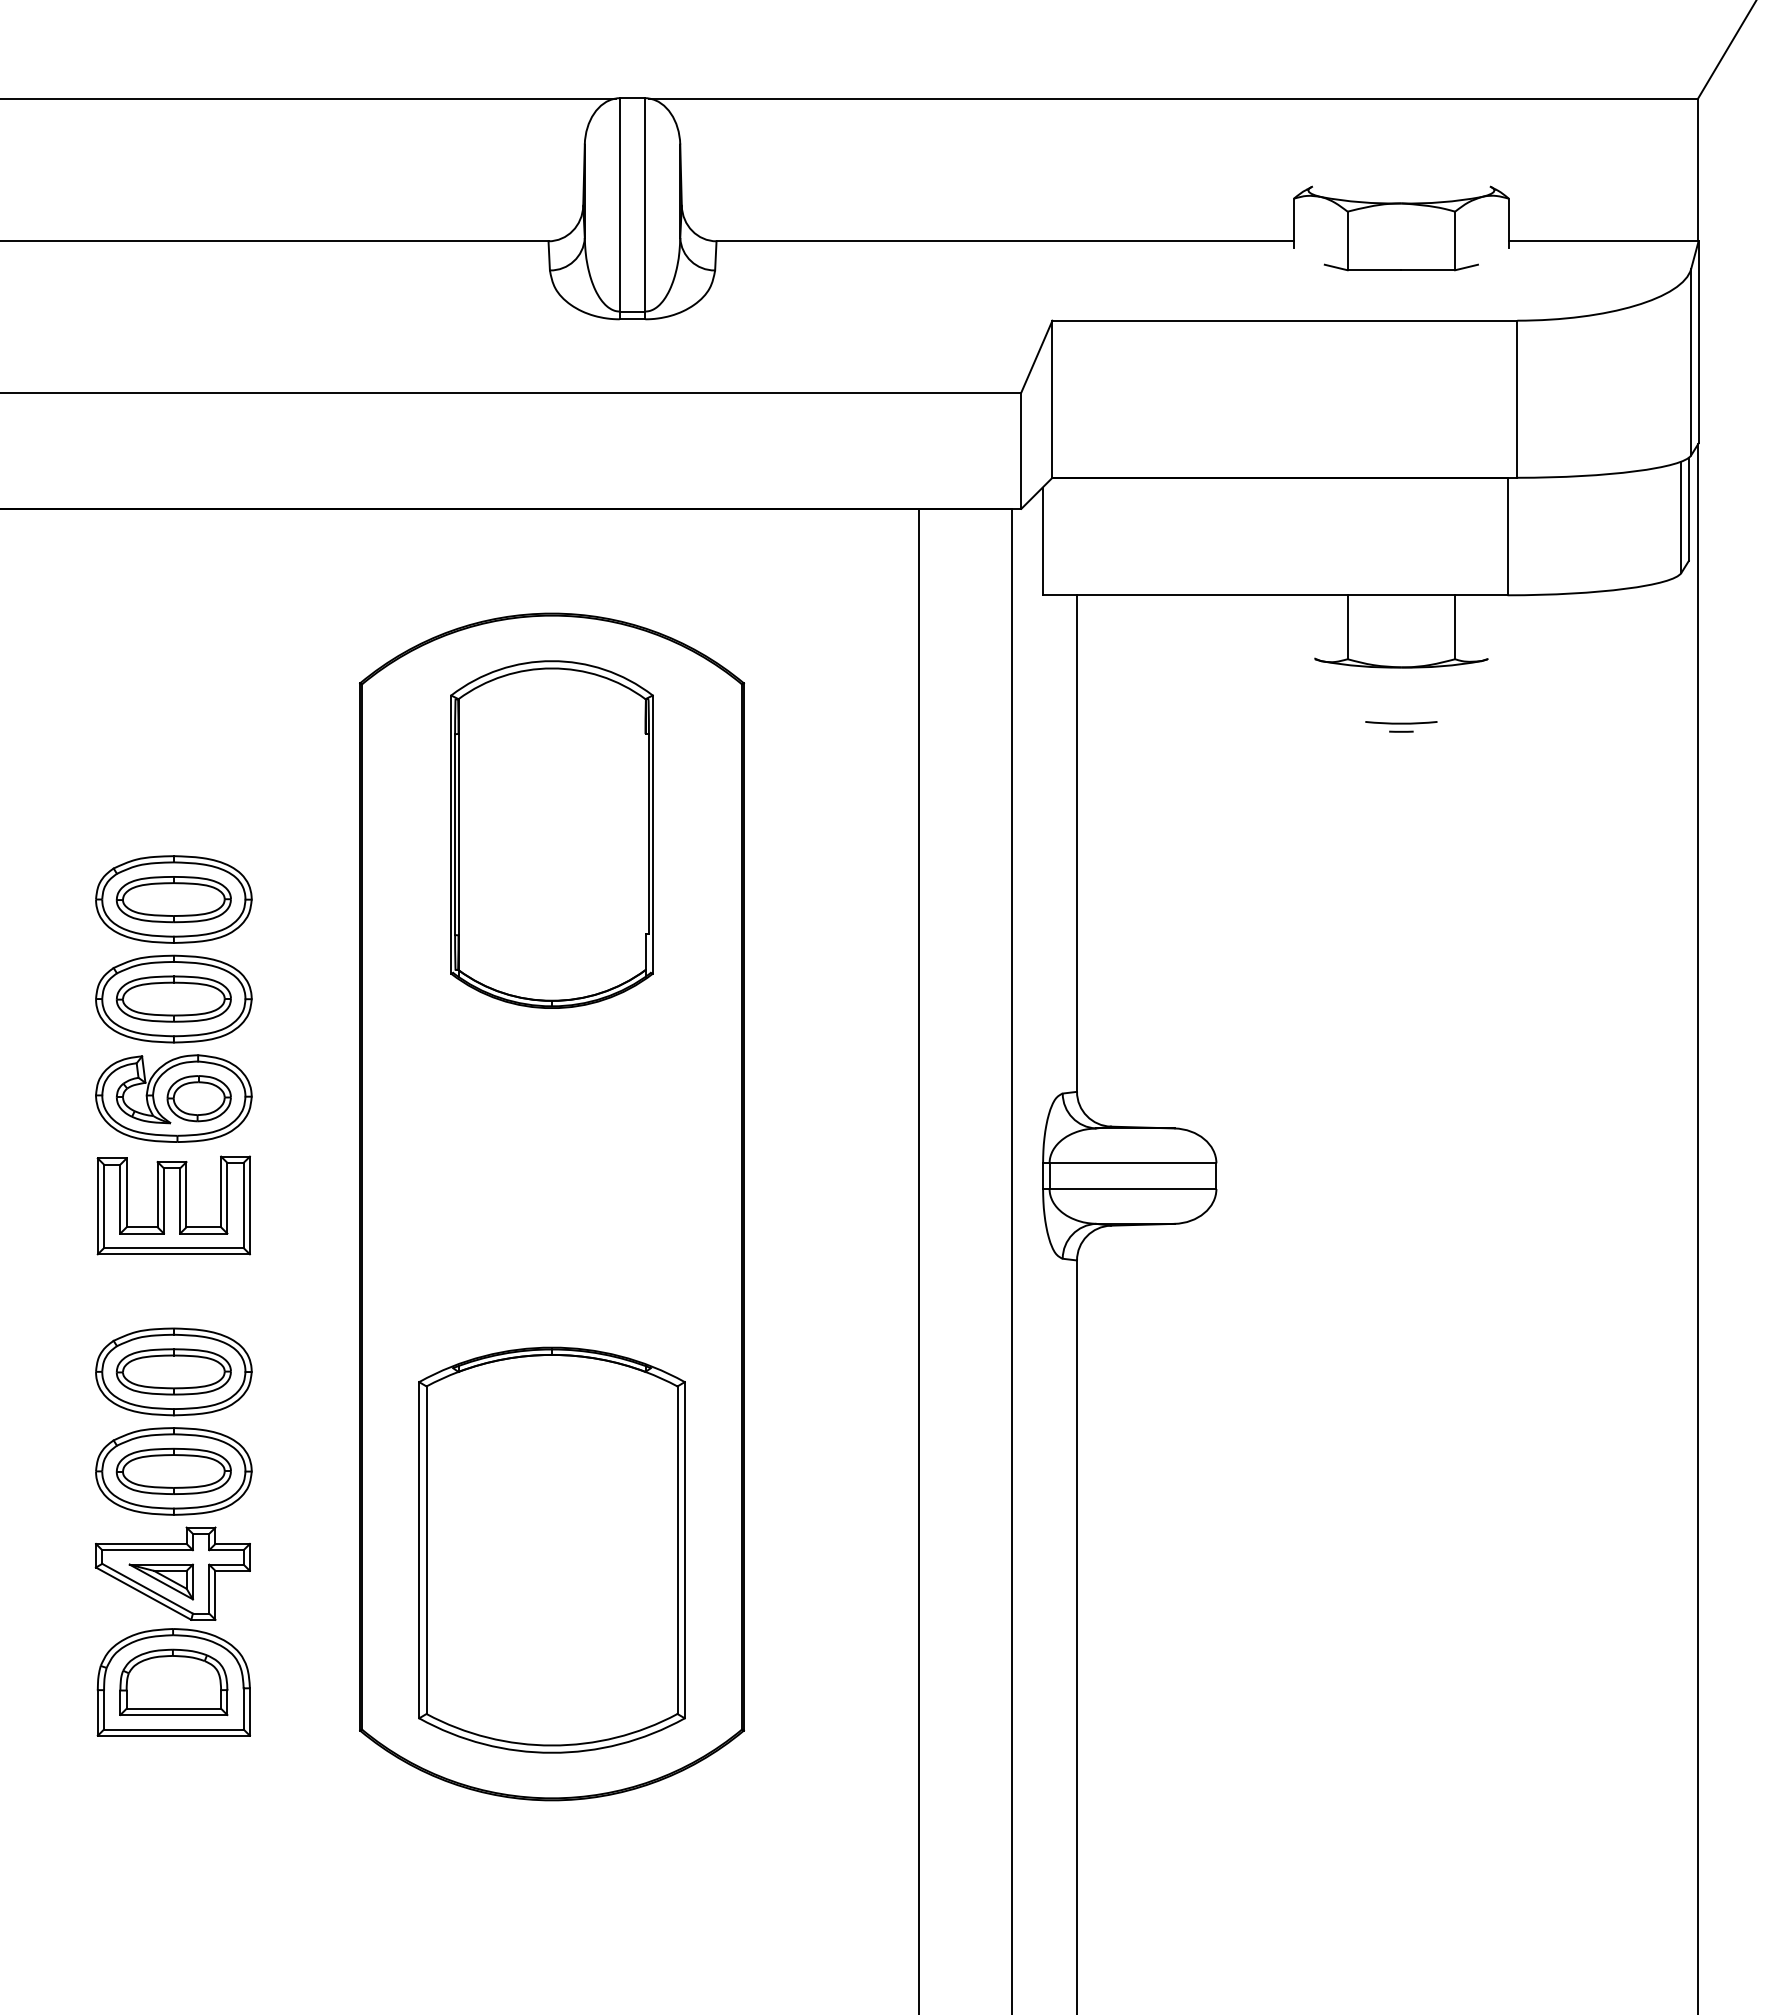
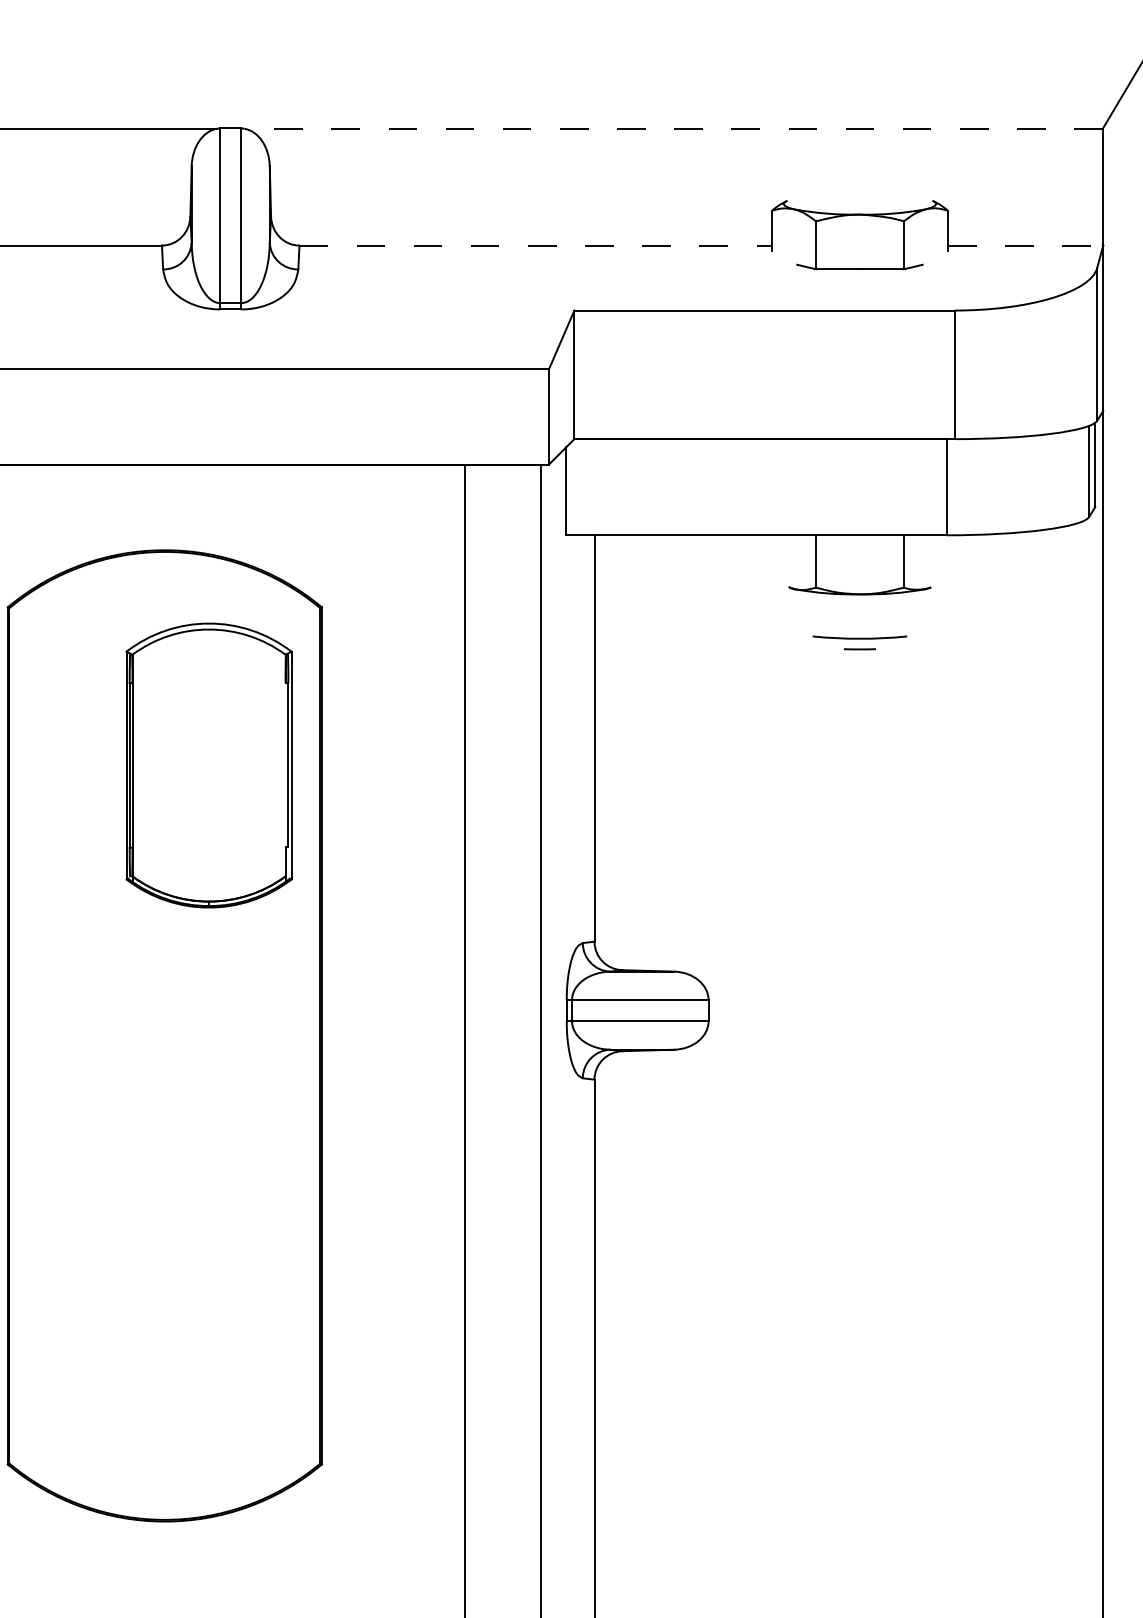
line: (1173, 98) -> (673, 128), solid -> dashed
line: (1005, 241) -> (535, 245), solid -> dashed
line: (1603, 241) -> (1025, 245), solid -> dashed
part: (1401, 726) -> (860, 642), size x1.6
part: (551, 834) -> (208, 765), moved
part: (551, 1549) -> (164, 1316), removed

